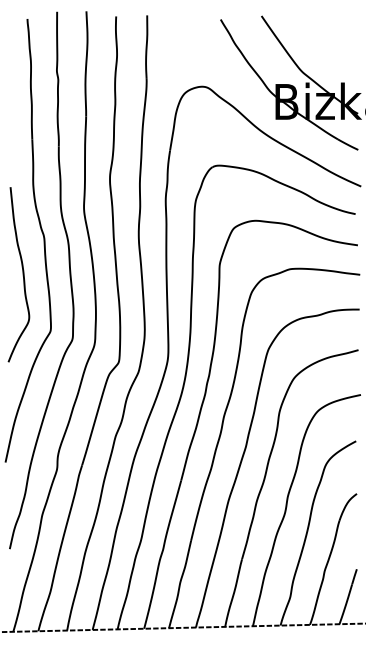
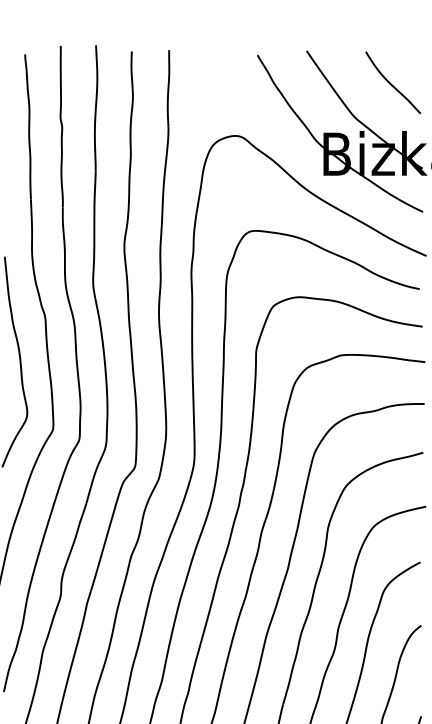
curve: (332, 43) -> (391, 83), added

